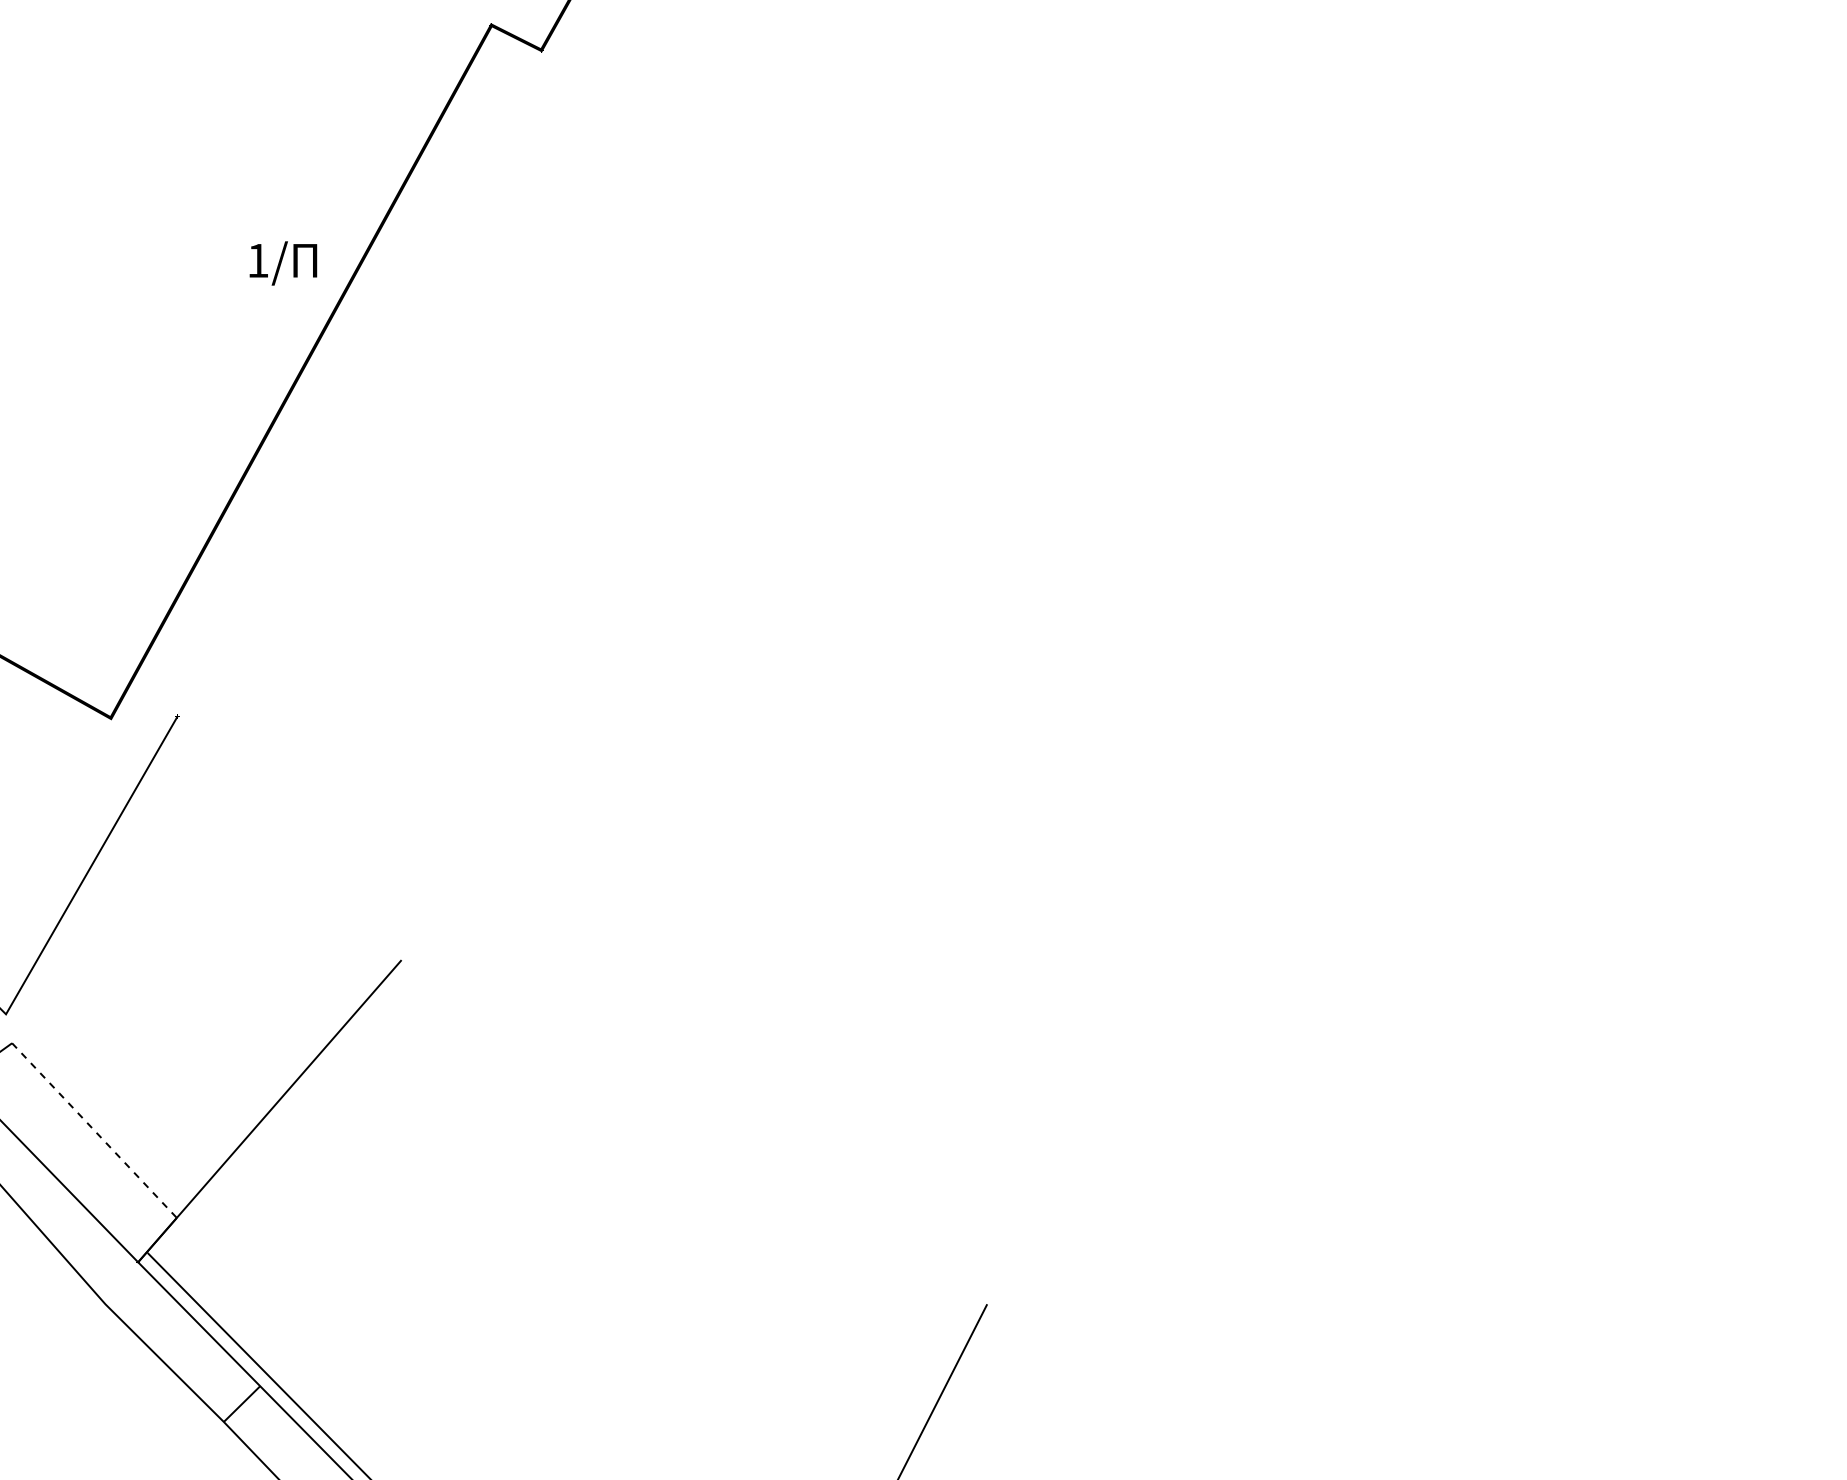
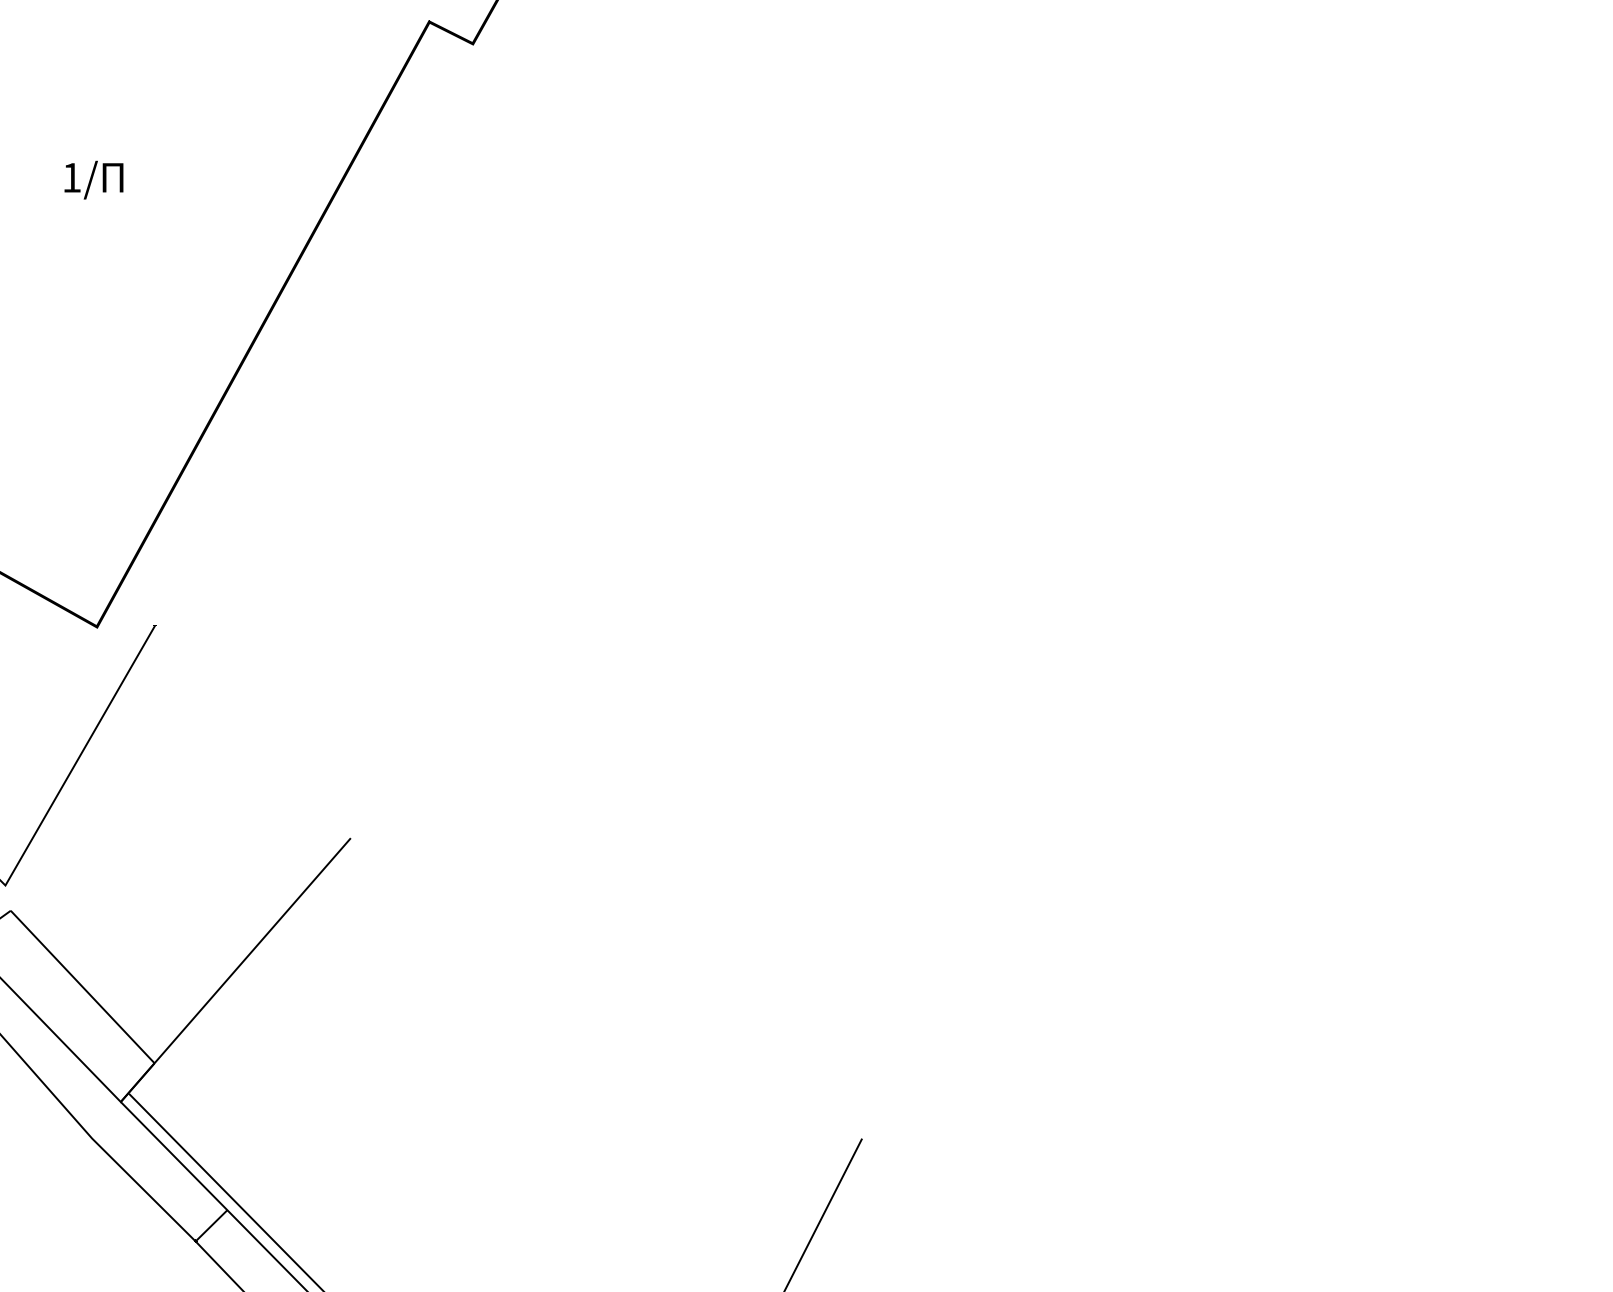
text: (283, 263) -> (94, 180), moved
line: (94, 1130) -> (82, 986), dashed -> solid

